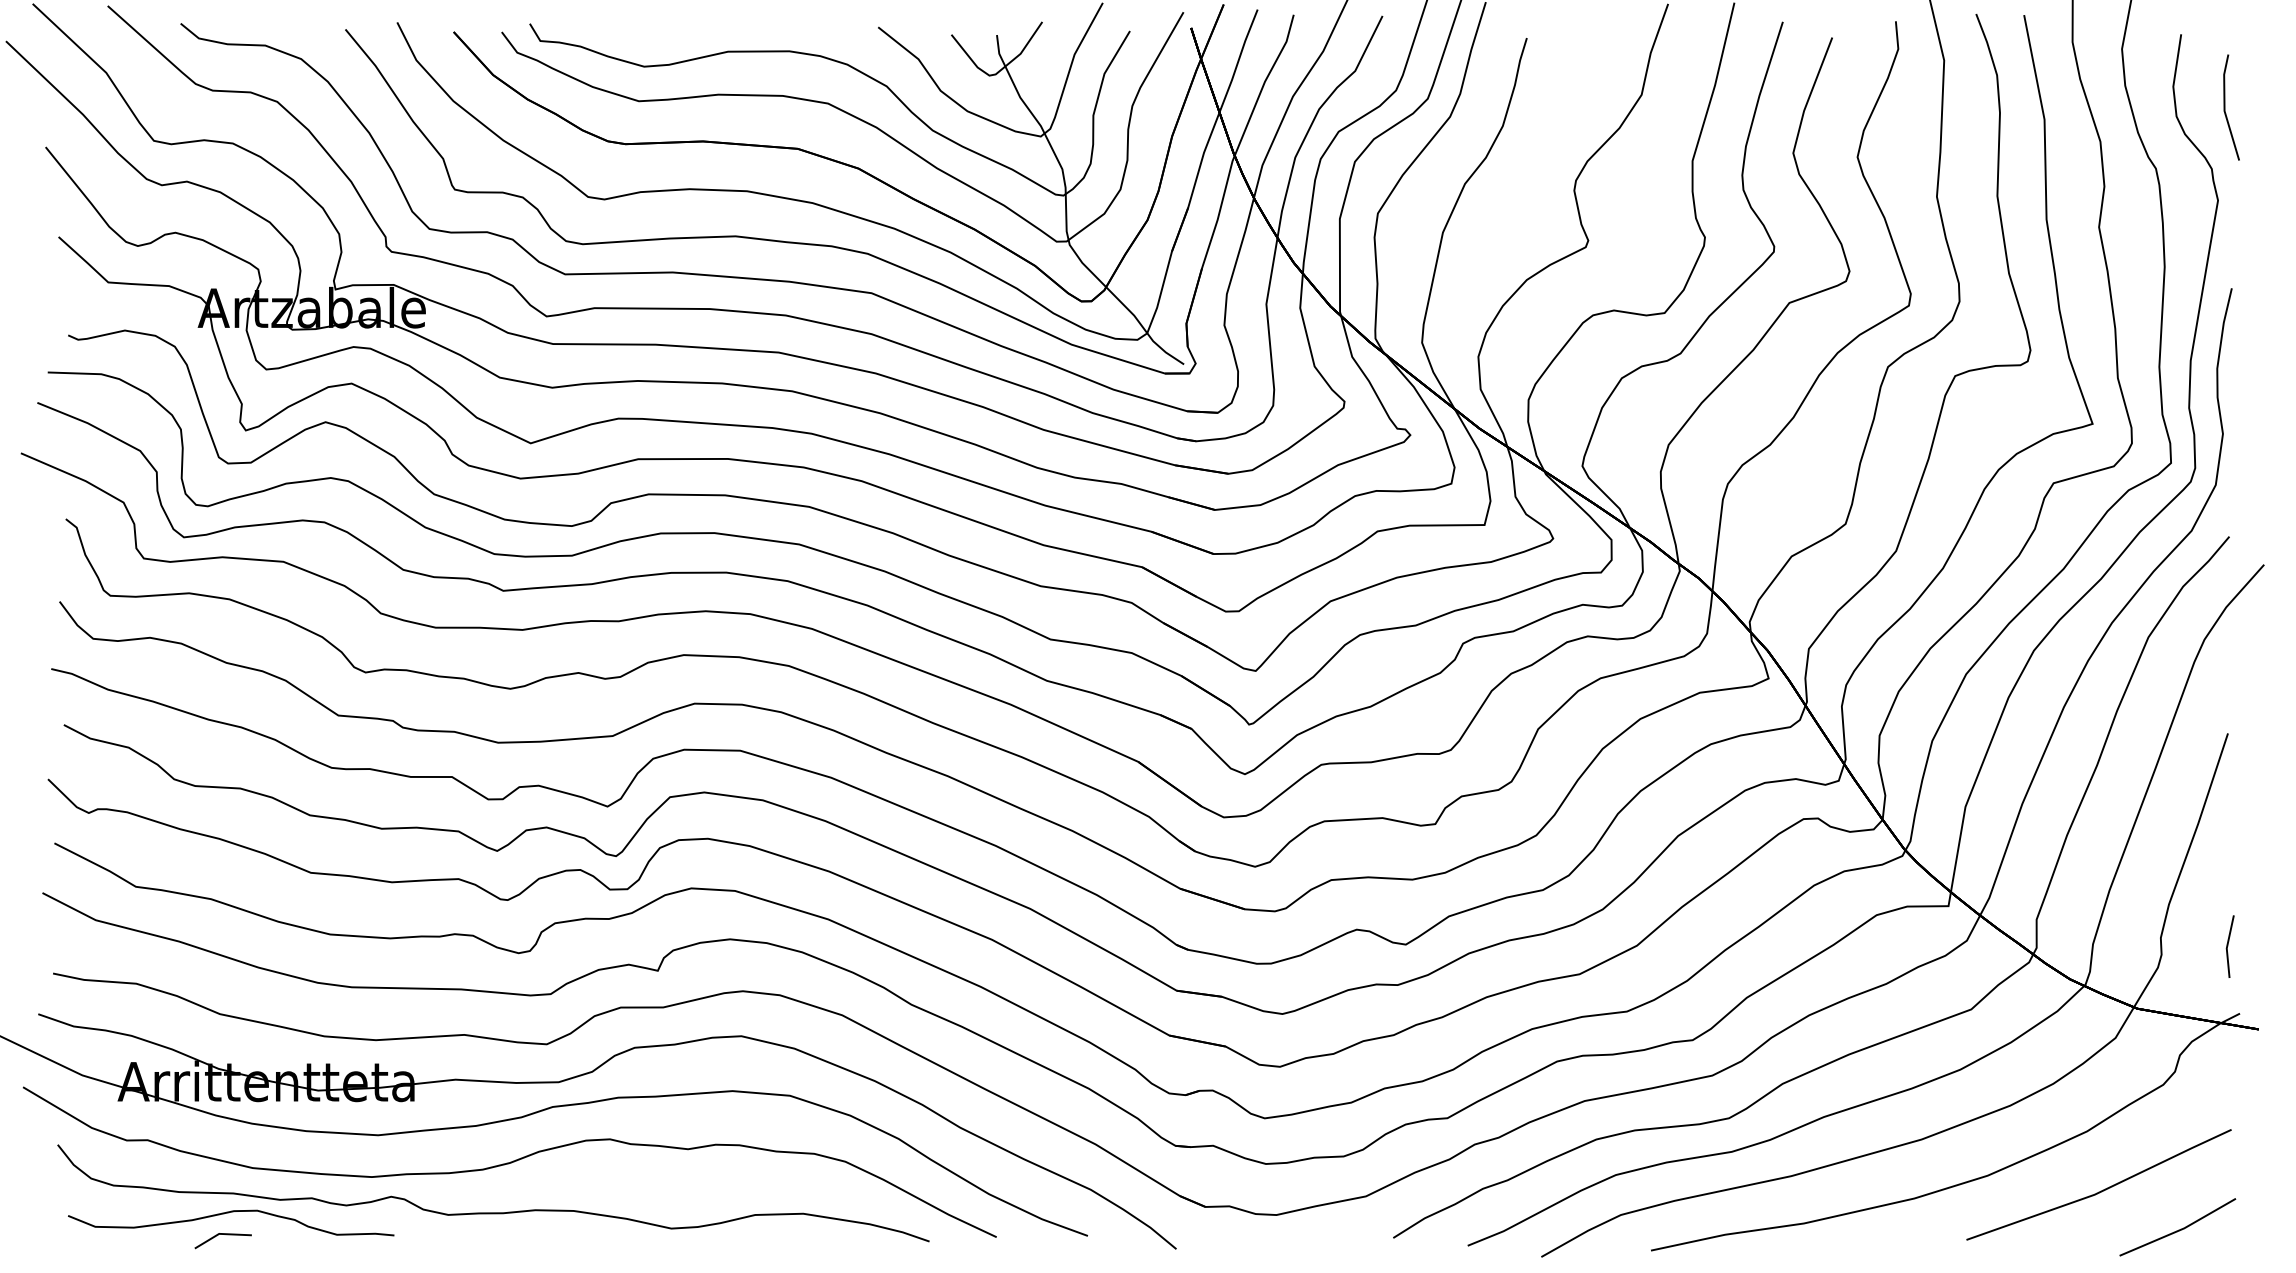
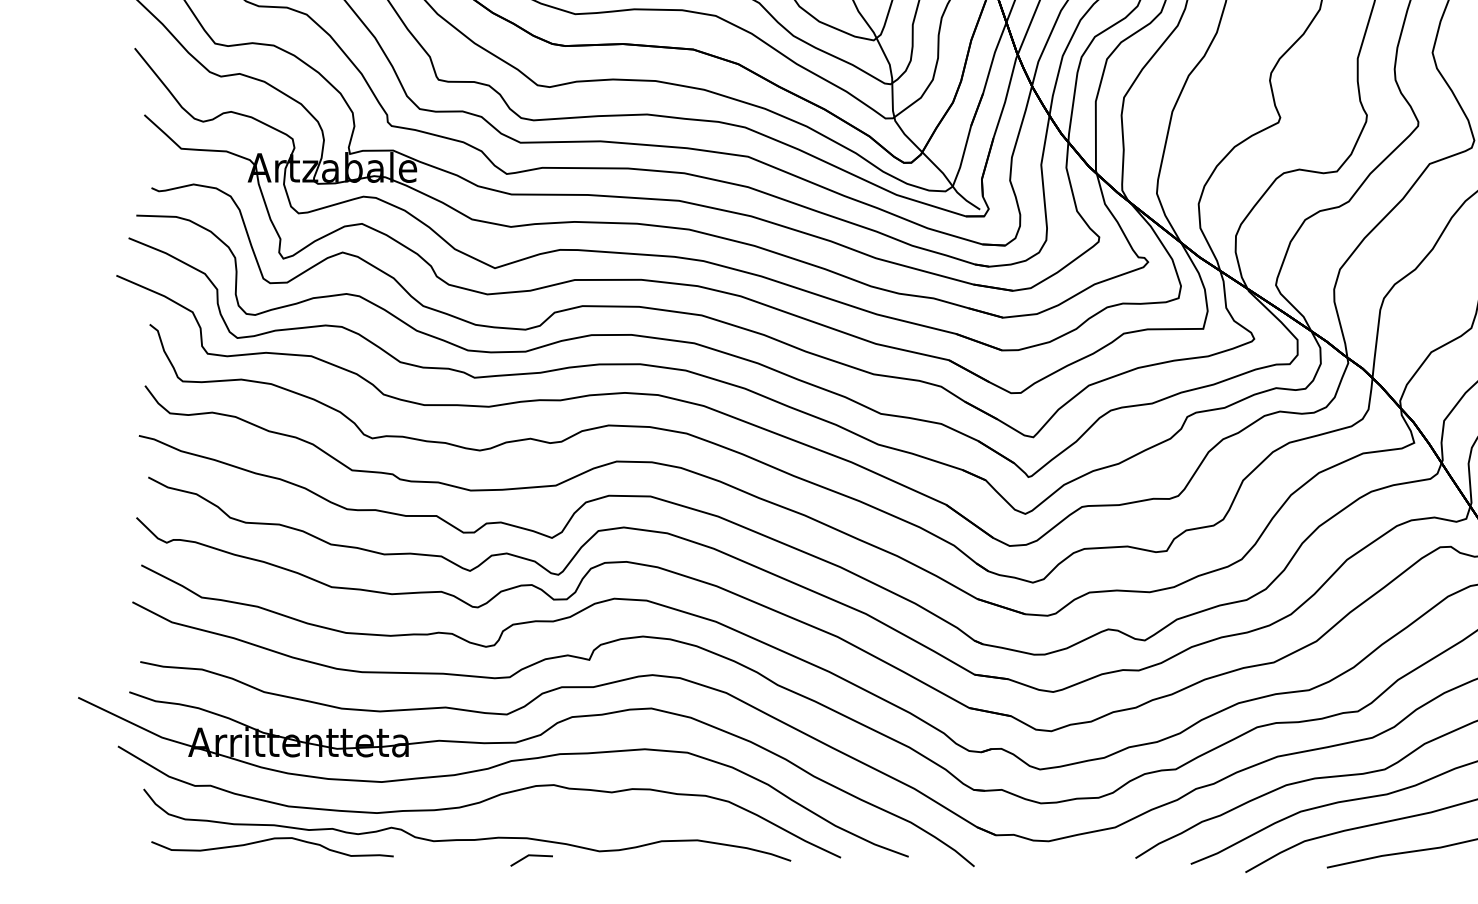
part: (222, 1234) -> (531, 855), moved

